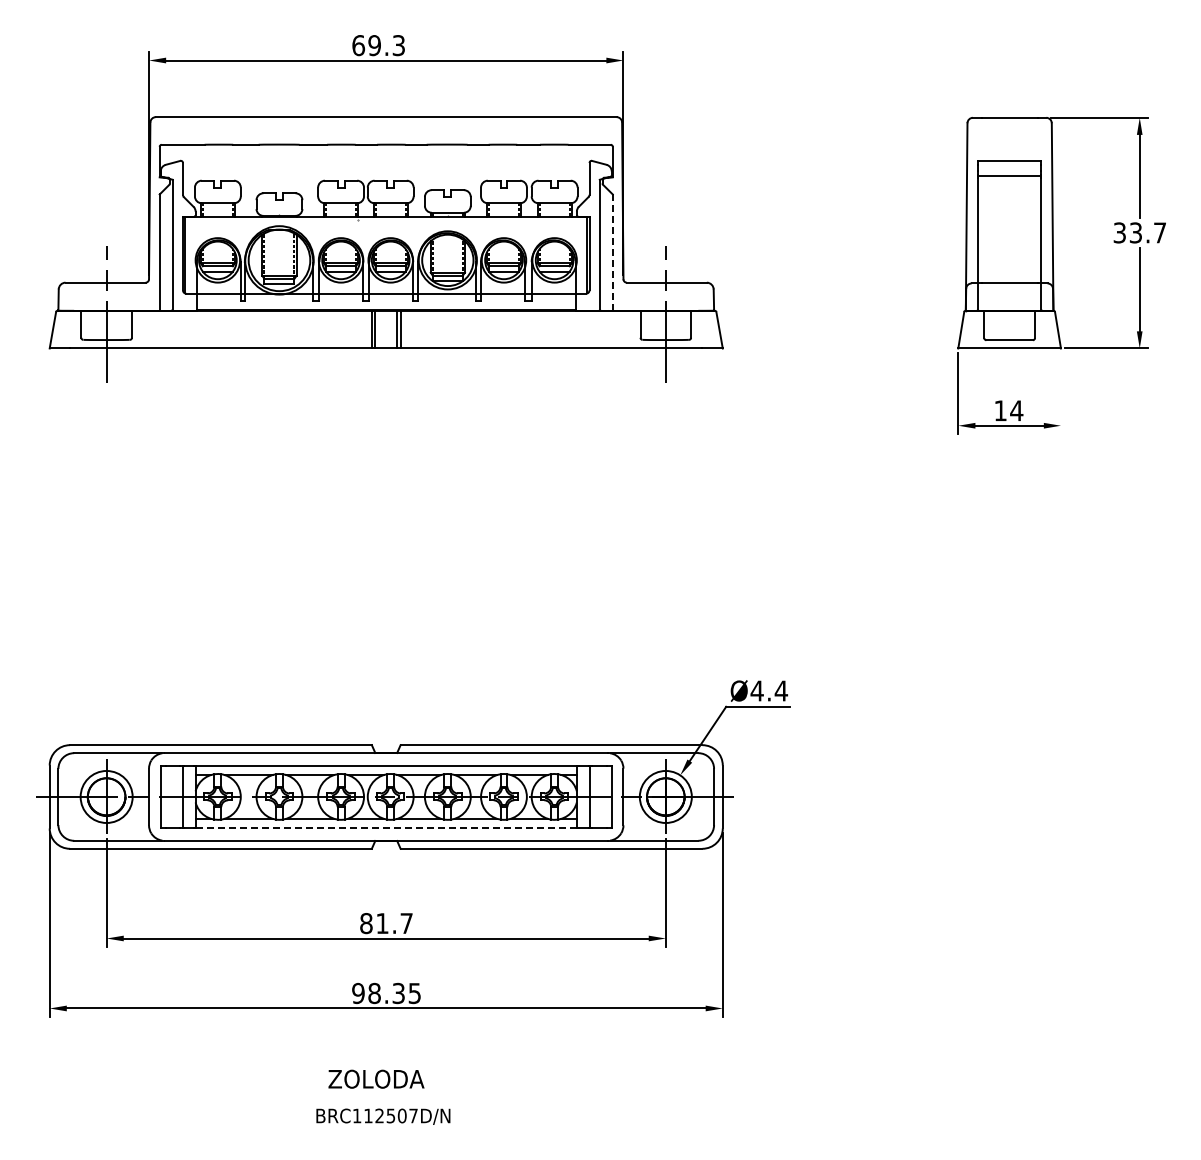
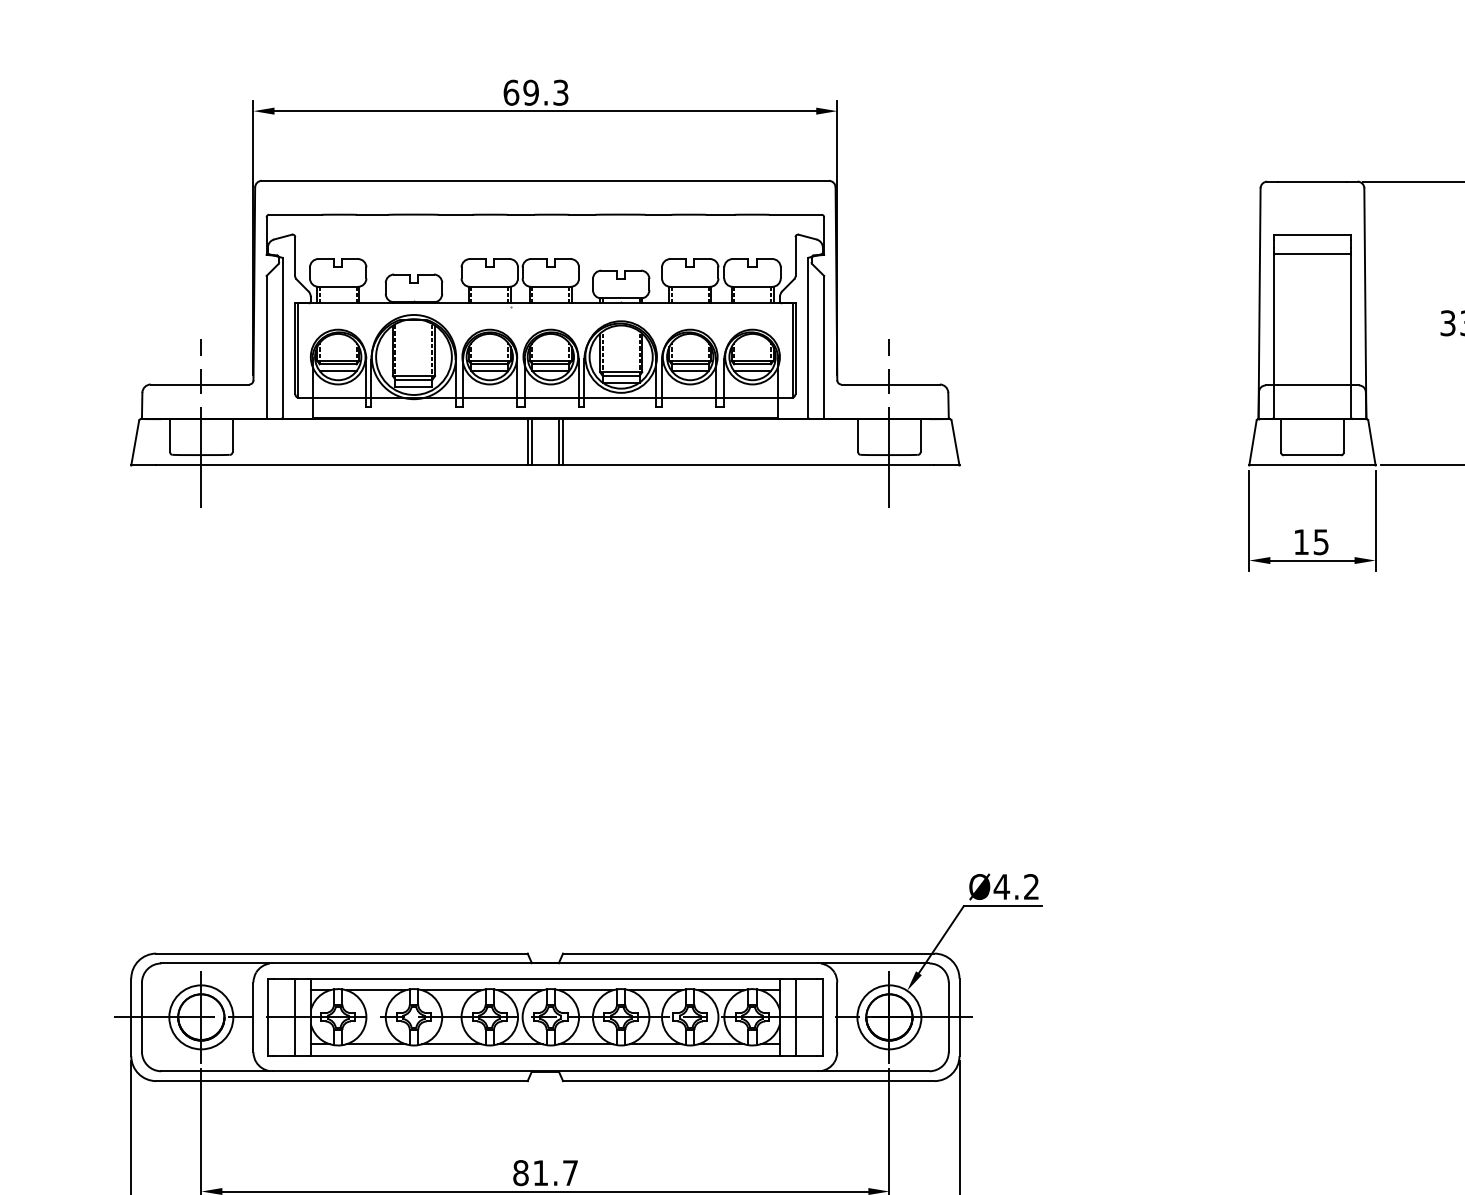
line: (612, 253) -> (823, 348), dashed -> solid
line: (1060, 393) -> (1375, 520), added
text: (1016, 410) -> (1320, 541), 14 -> 15
text: (781, 690) -> (1031, 886), Ø4.4 -> Ø4.2
line: (386, 828) -> (545, 1056), dashed -> solid

